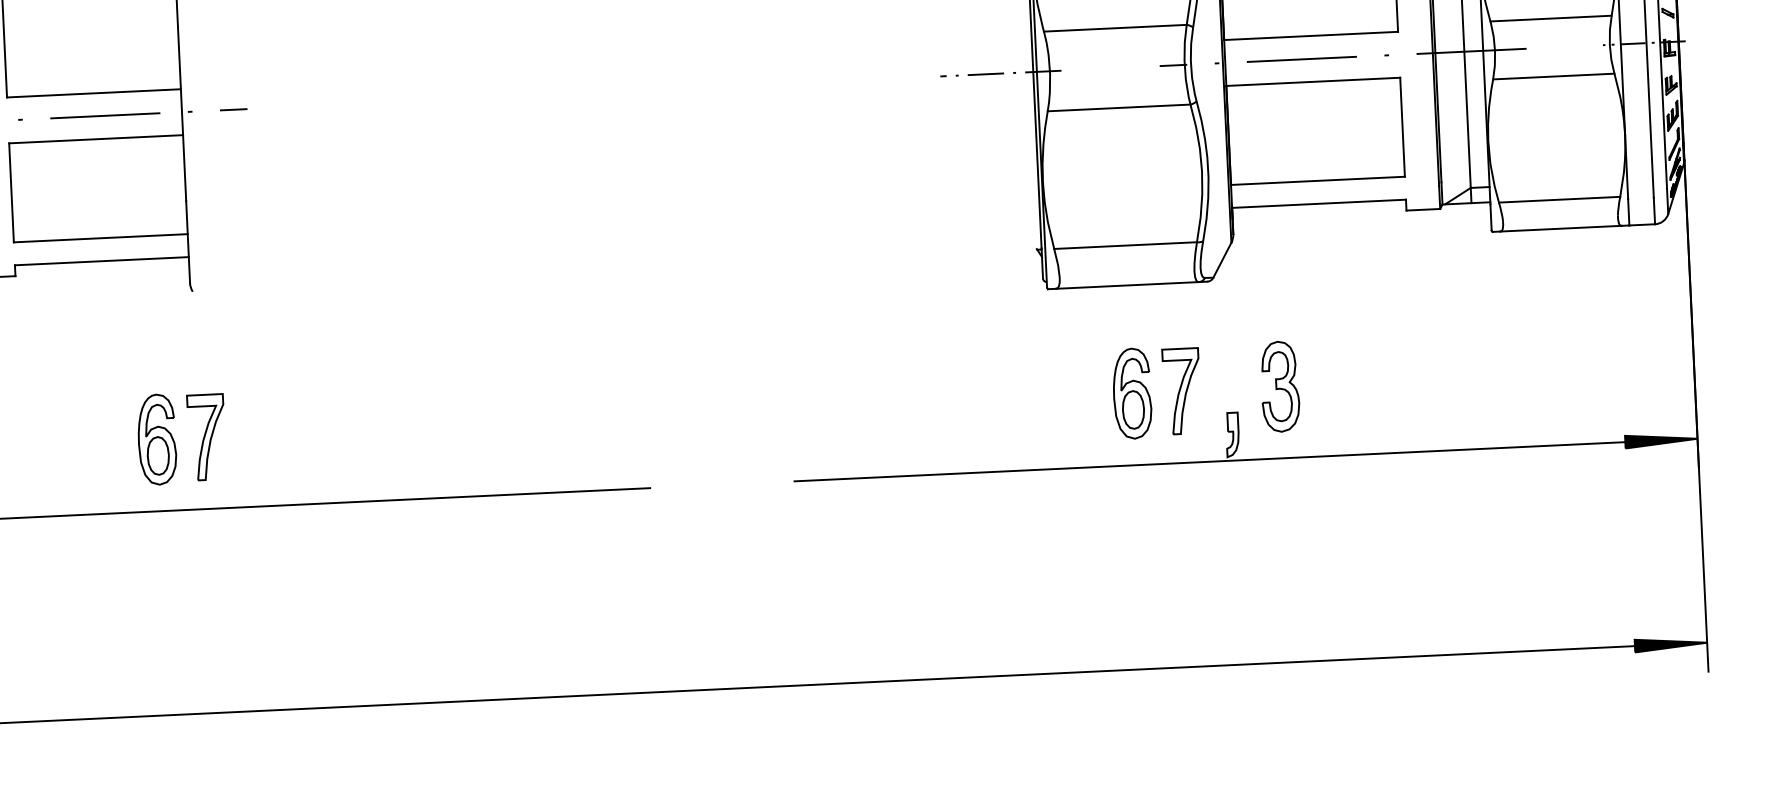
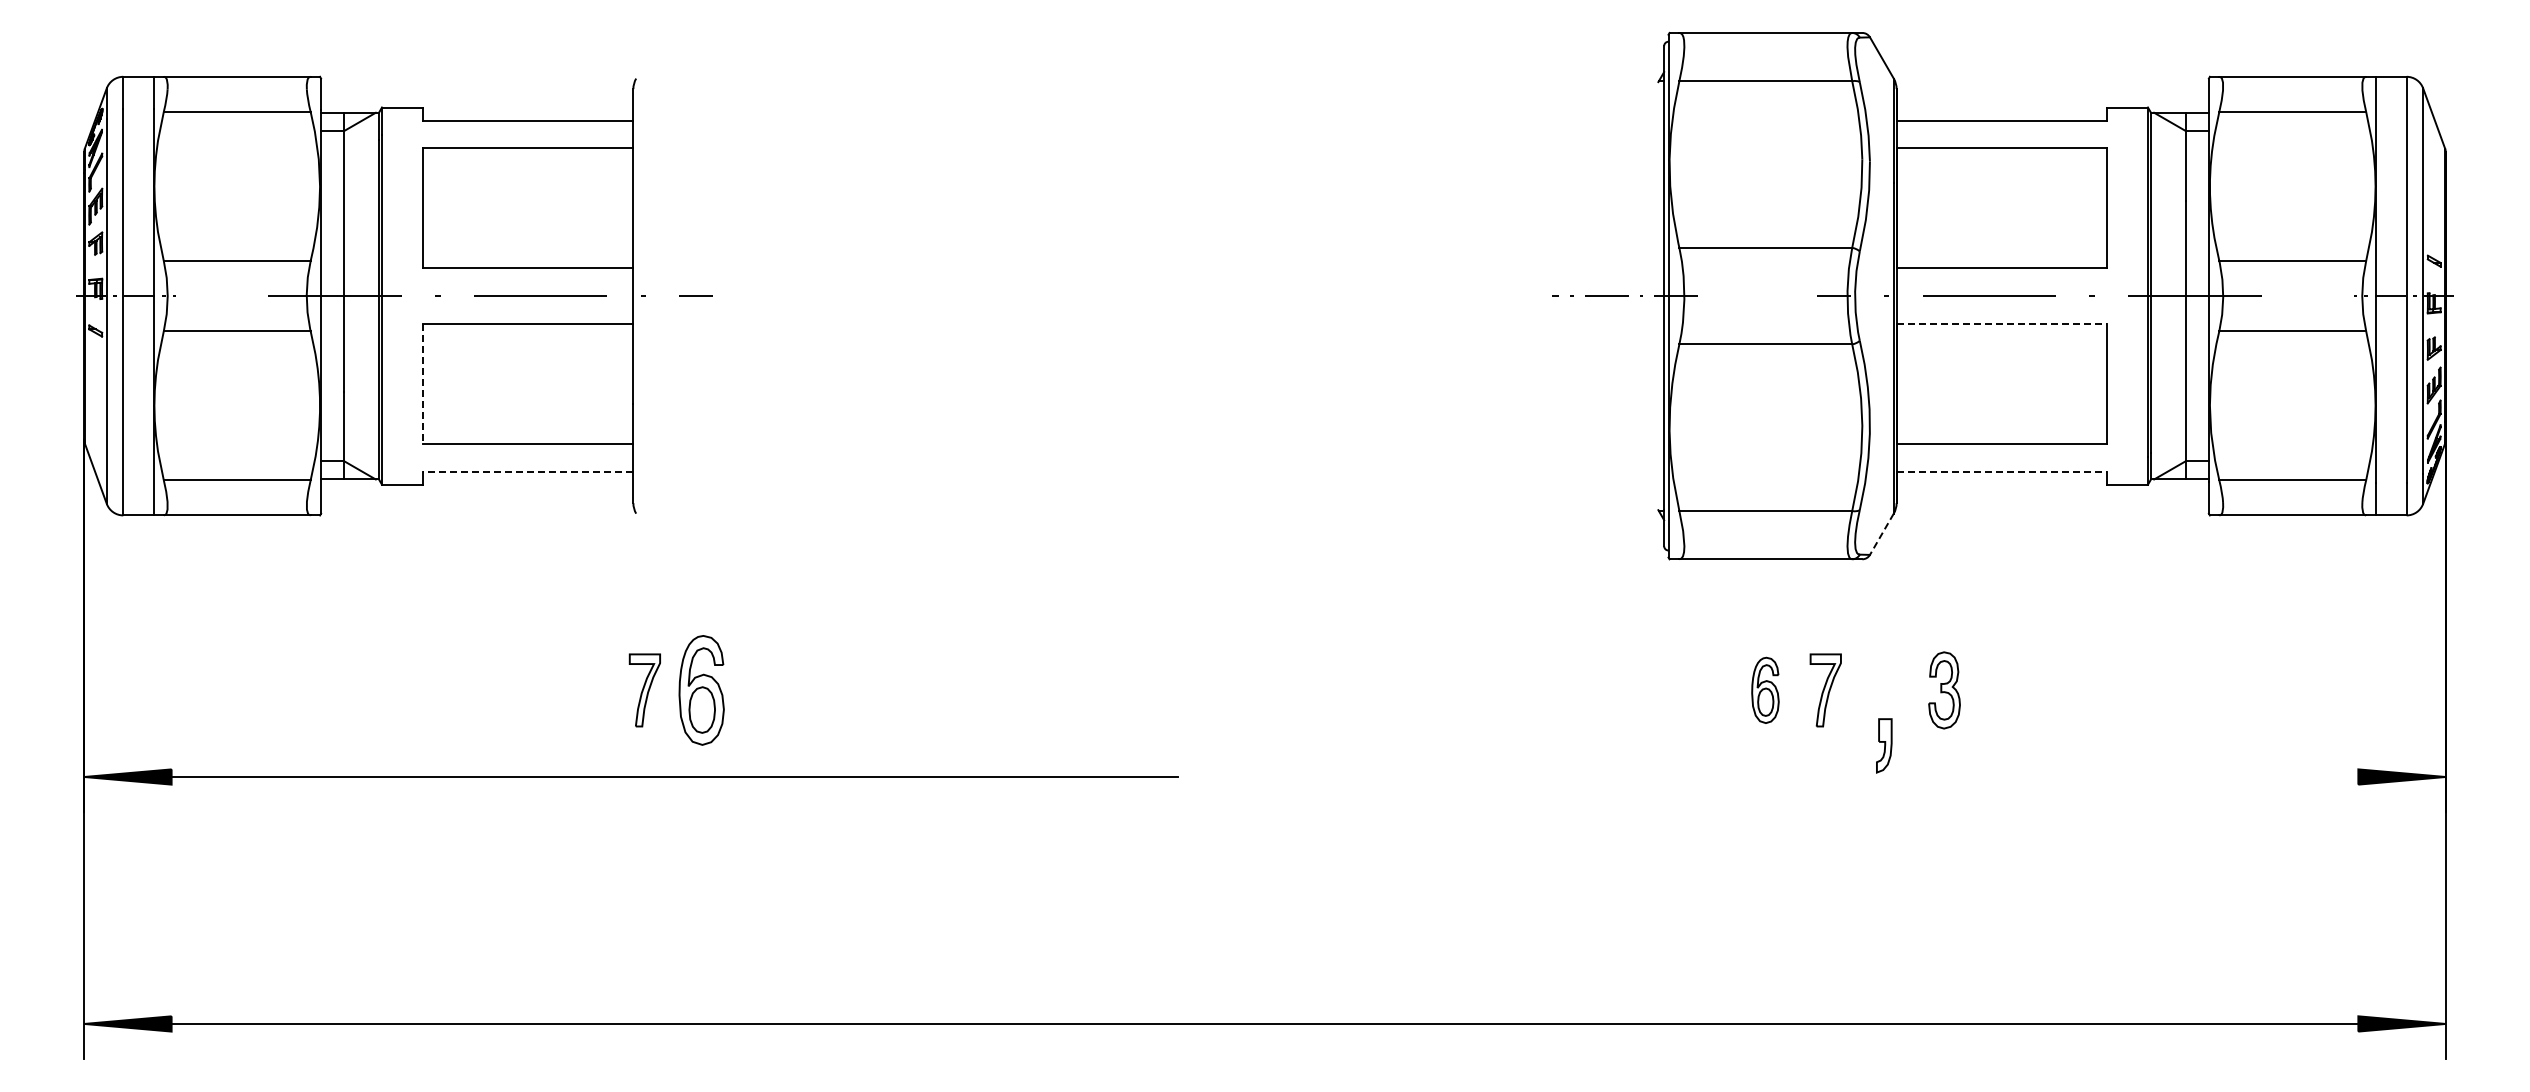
line: (1313, 81) -> (2002, 323), solid -> dashed
line: (11, 192) -> (422, 383), solid -> dashed
line: (1319, 203) -> (2002, 471), solid -> dashed
line: (1222, 260) -> (1881, 534), solid -> dashed
line: (101, 261) -> (527, 471), solid -> dashed
part: (1280, 386) -> (1944, 690), size x0.7
part: (1181, 391) -> (1825, 690), size x0.7
part: (1132, 393) -> (1765, 690), size x0.6
part: (206, 437) -> (644, 690), size x0.7
part: (156, 439) -> (701, 690), moved
line: (1210, 461) -> (1855, 776), removed

